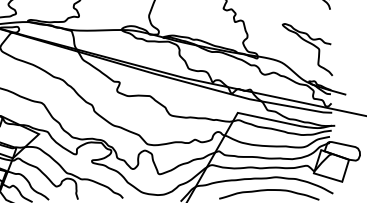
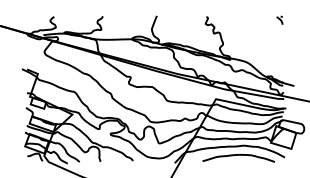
curve: (309, 44) -> (267, 49), removed

